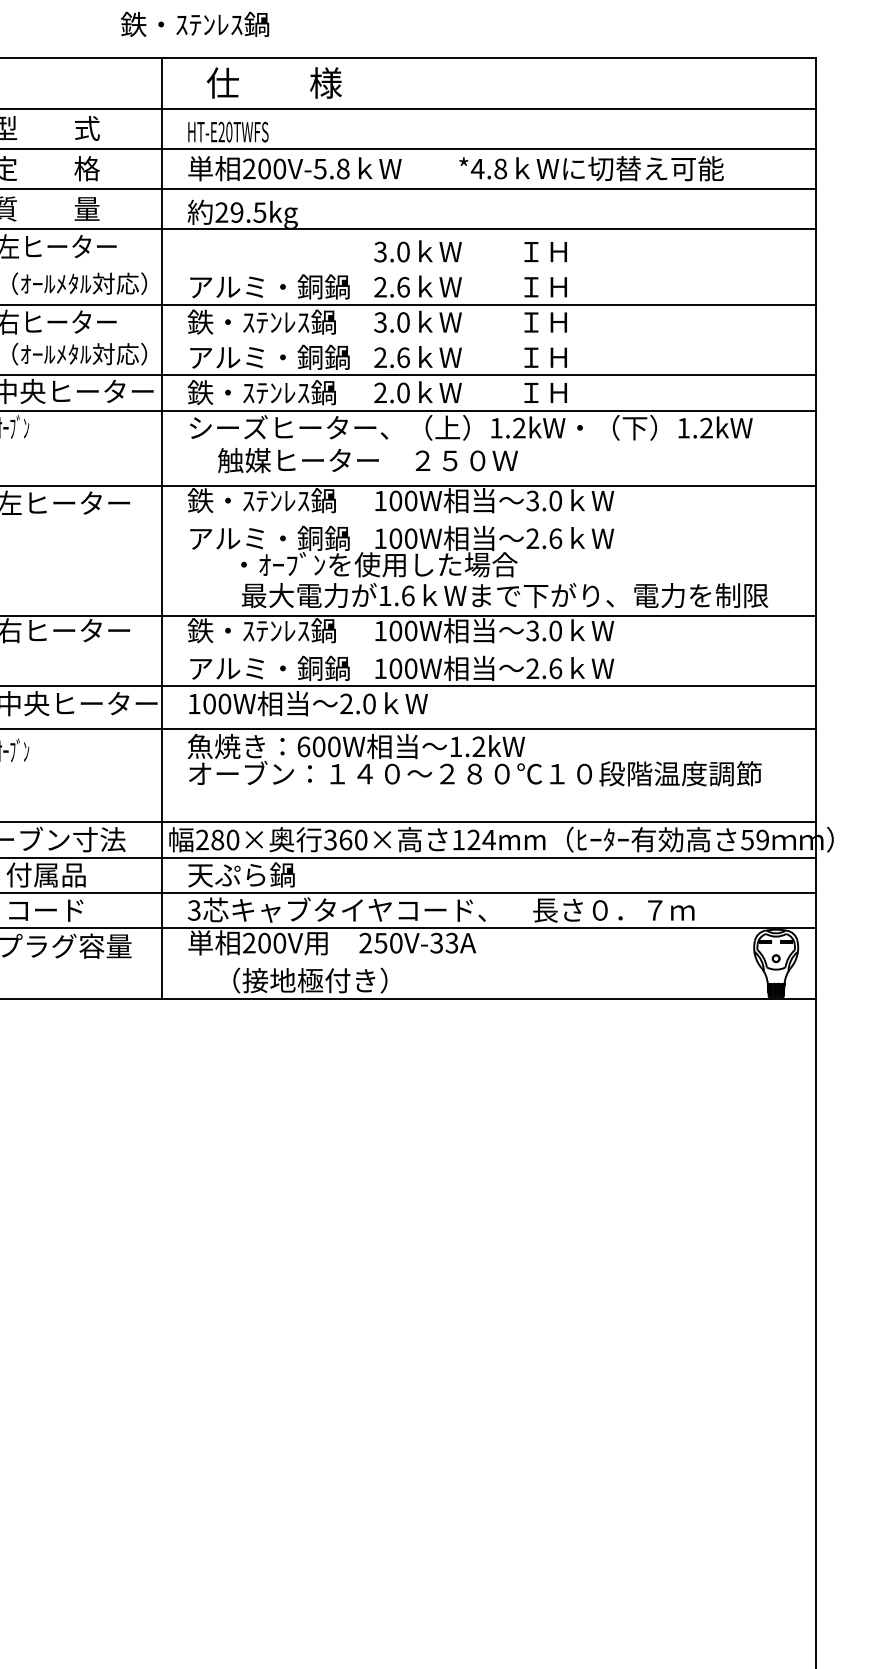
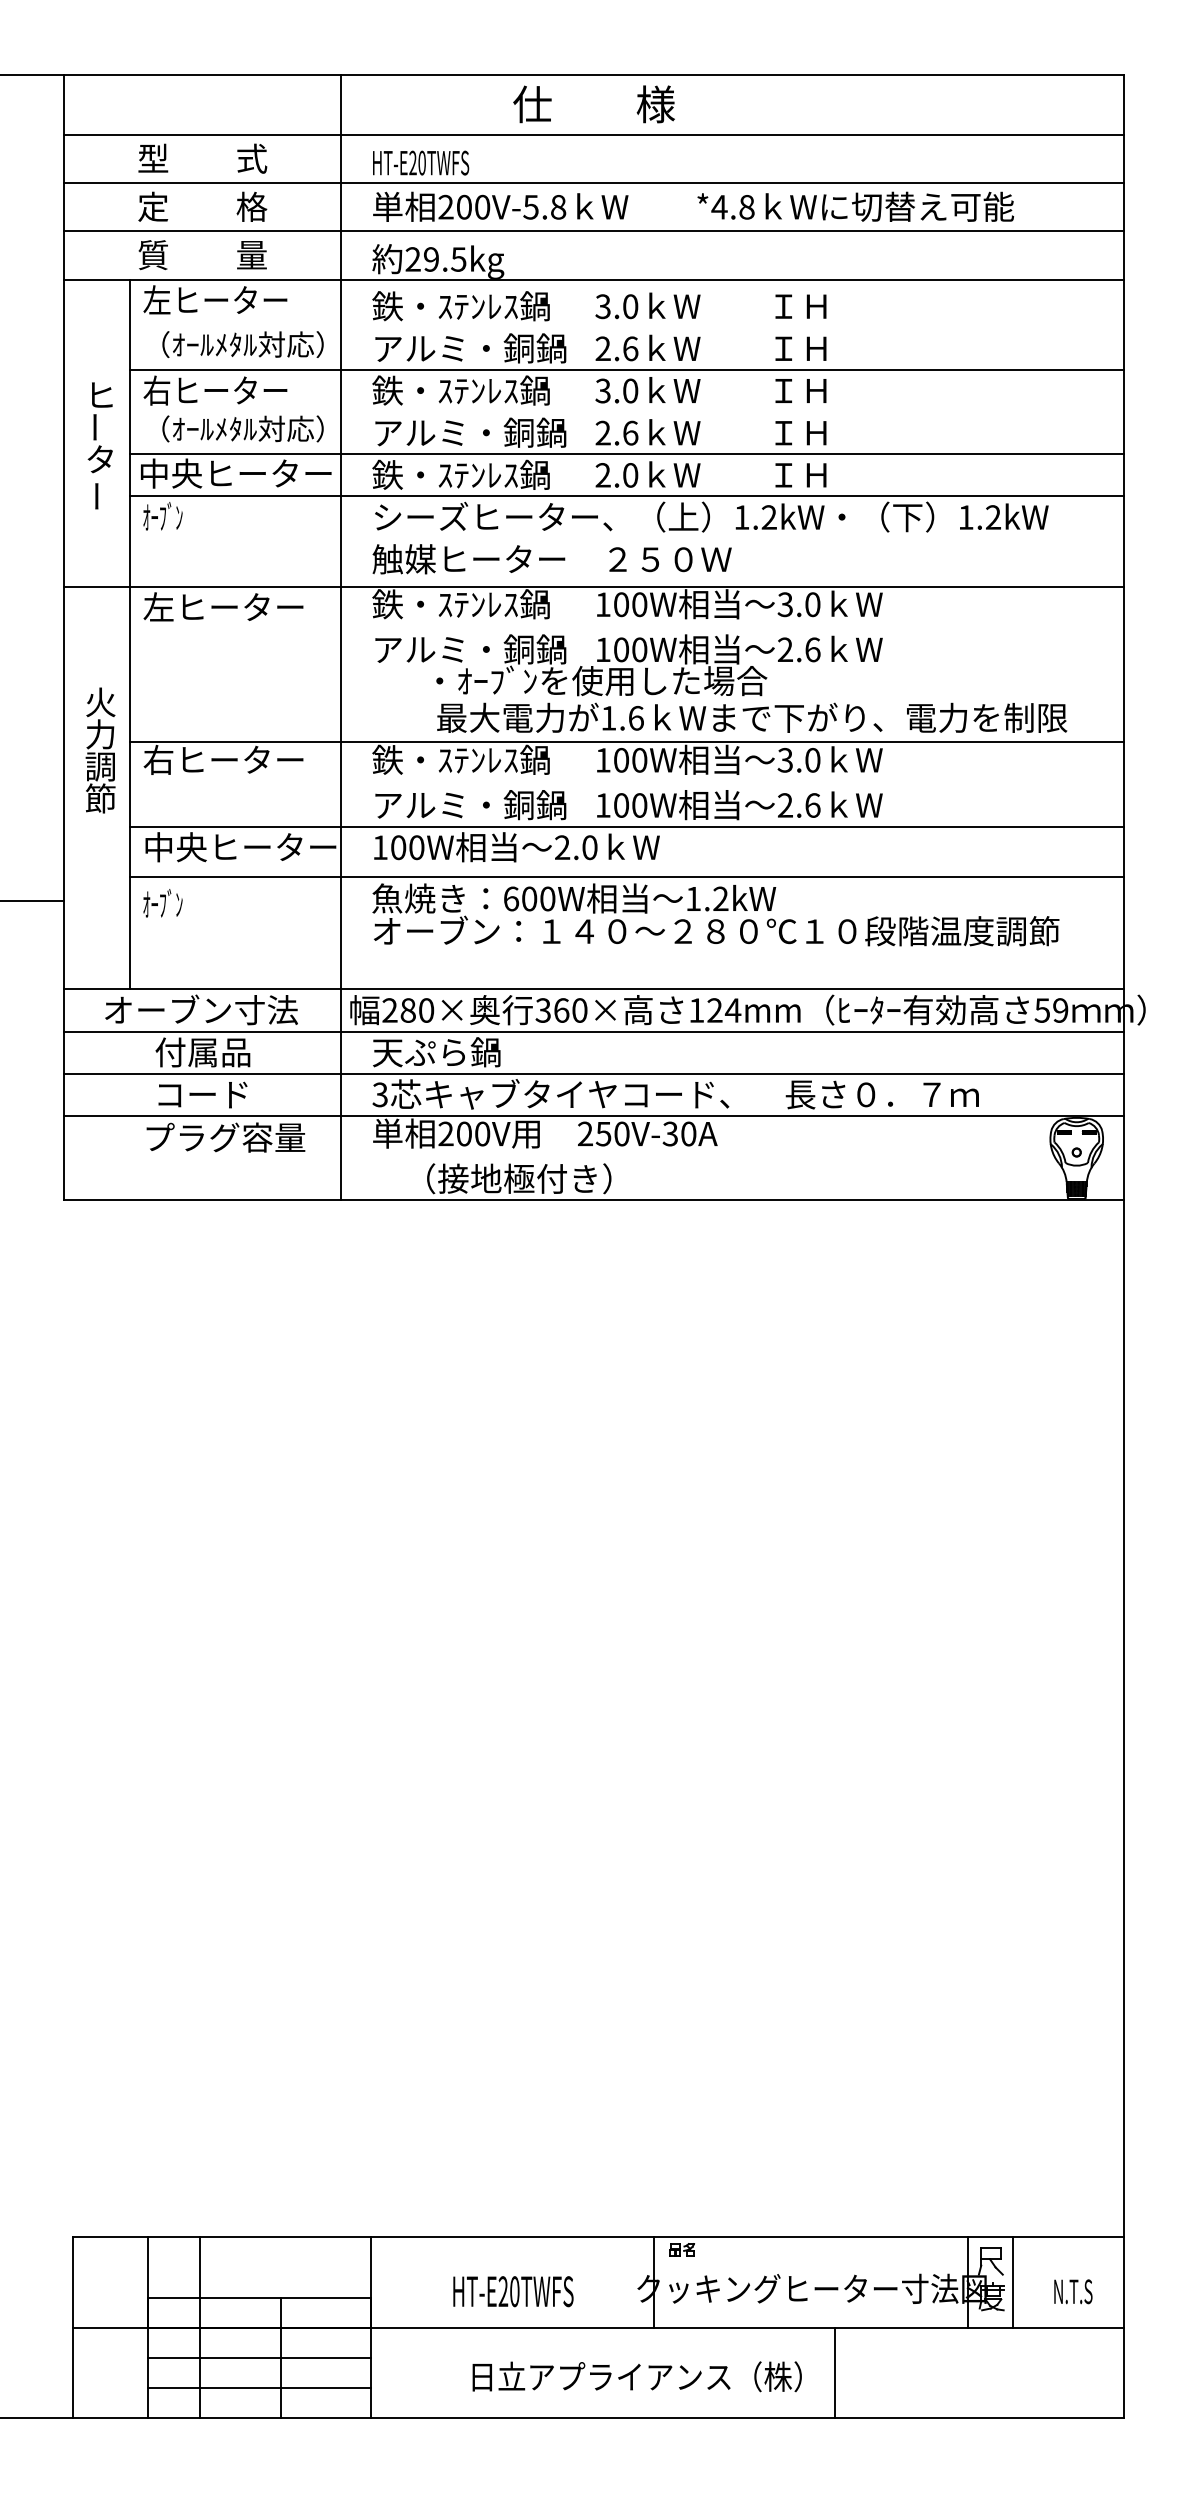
text: (194, 24) -> (460, 306), moved
text: (273, 83) -> (593, 104), moved
text: (367, 460) -> (551, 559), moved
text: (451, 942) -> (688, 1133), 250V-33A -> 250V-30A

